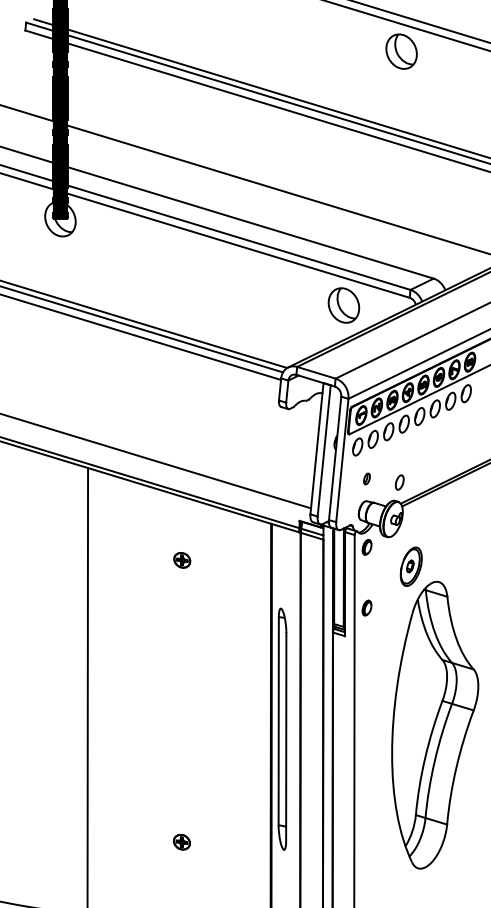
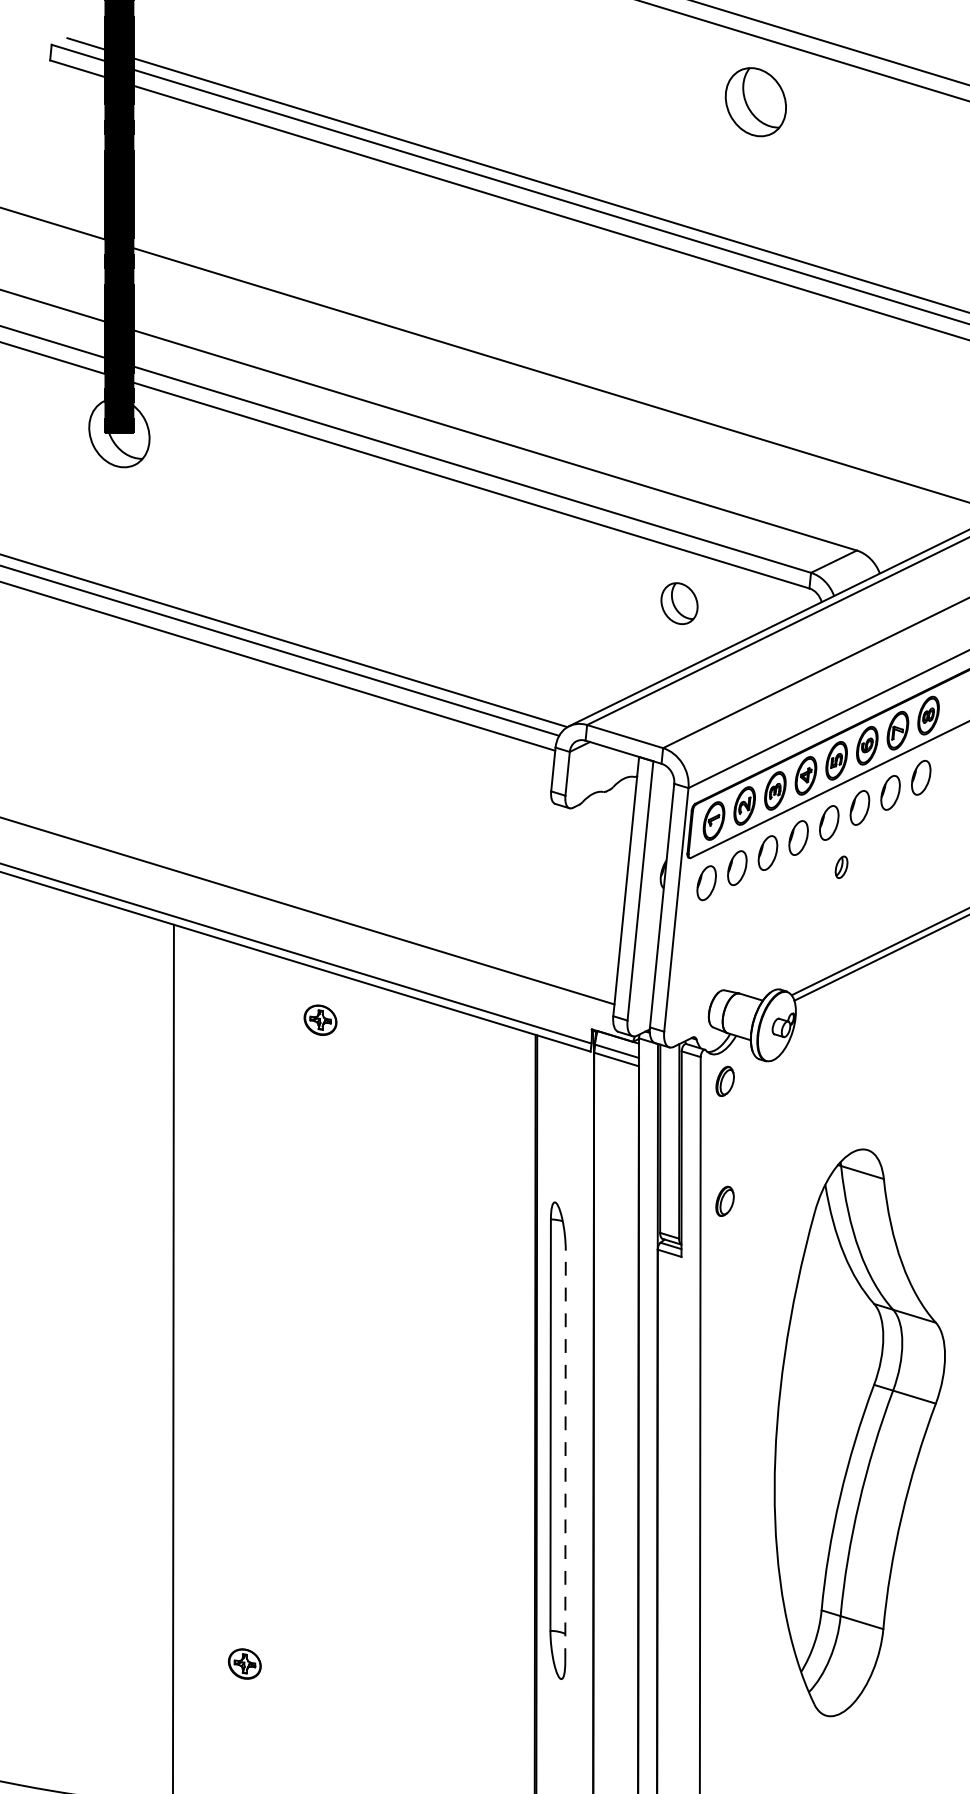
part: (401, 51) -> (755, 101), moved
part: (343, 305) -> (678, 603), size x0.6
part: (366, 478) -> (840, 866), moved
part: (399, 482) -> (789, 953), removed
part: (182, 560) -> (321, 1020), moved
part: (410, 566) -> (810, 1119), removed
line: (286, 736) -> (565, 1455), solid -> dashed
part: (181, 841) -> (243, 1662), moved

